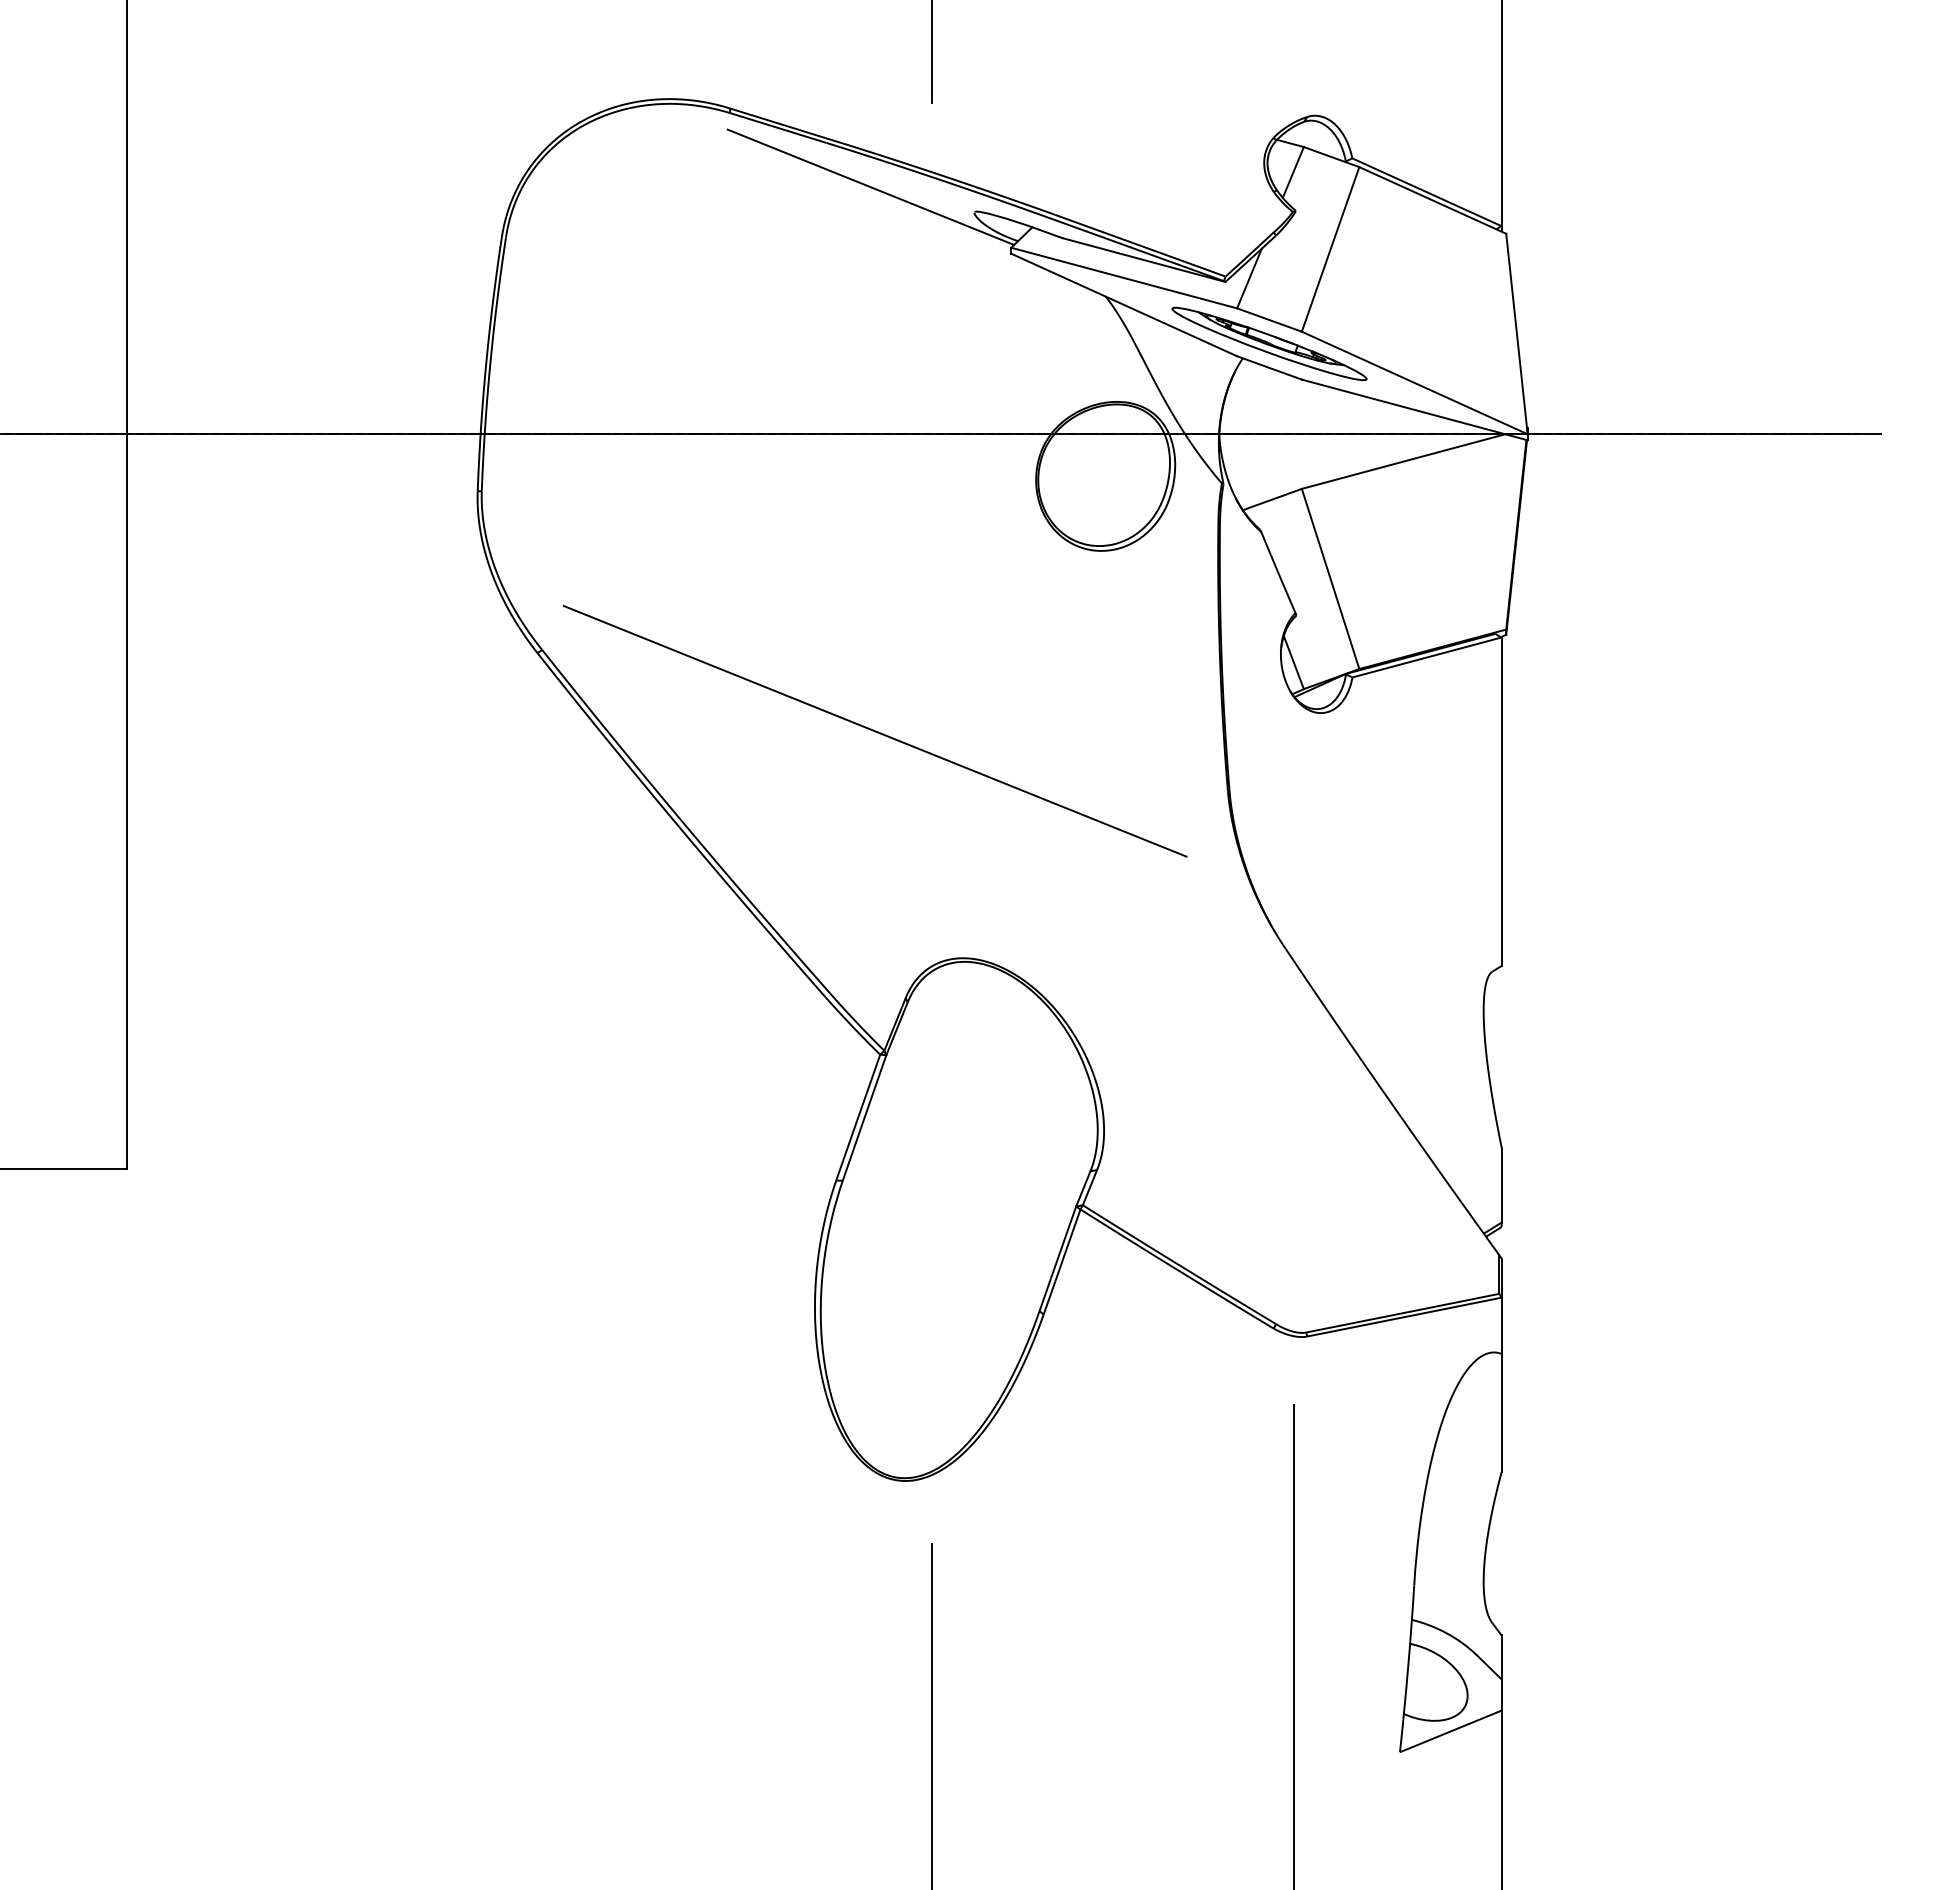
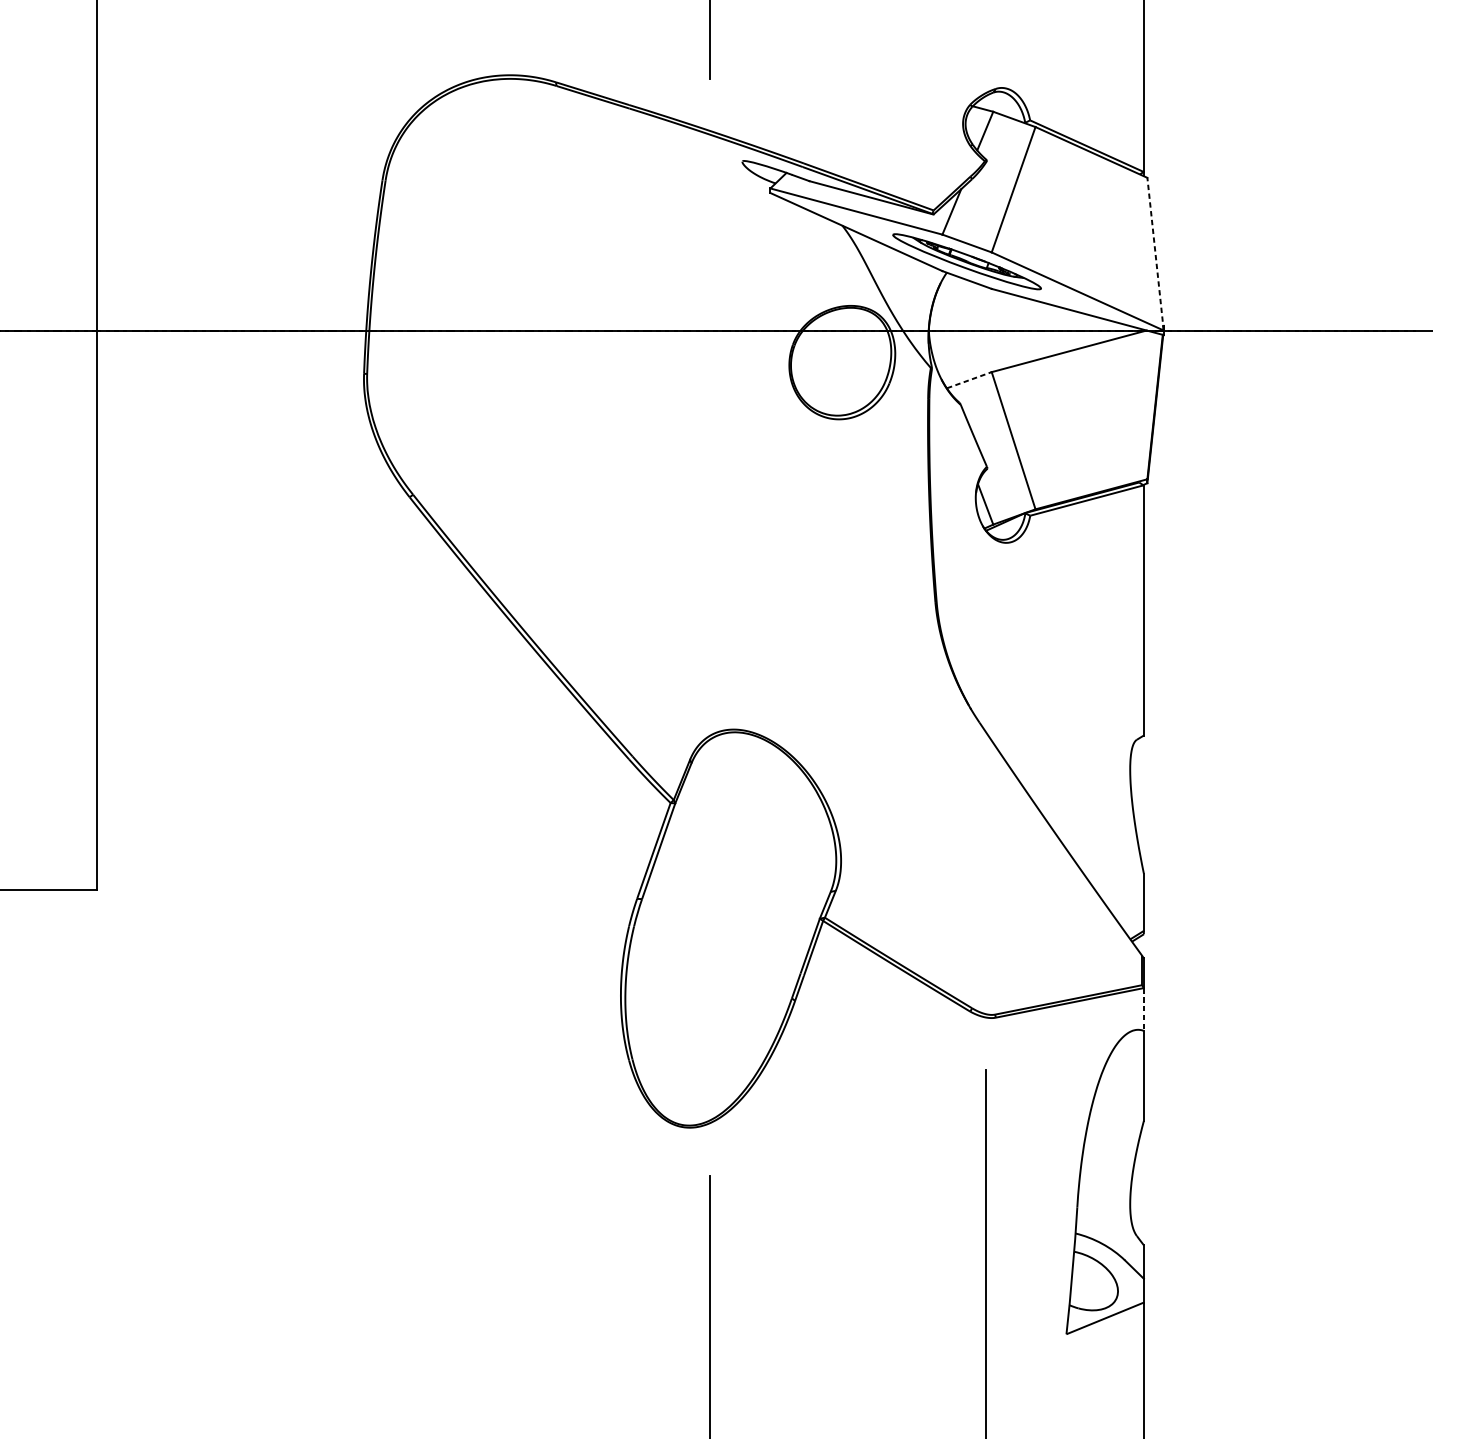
line: (870, 186) -> (663, 141), removed
line: (1516, 334) -> (1155, 254), solid -> dashed
line: (1273, 499) -> (970, 380), solid -> dashed
line: (874, 731) -> (666, 556), removed
line: (1501, 1326) -> (1143, 1010), solid -> dashed

